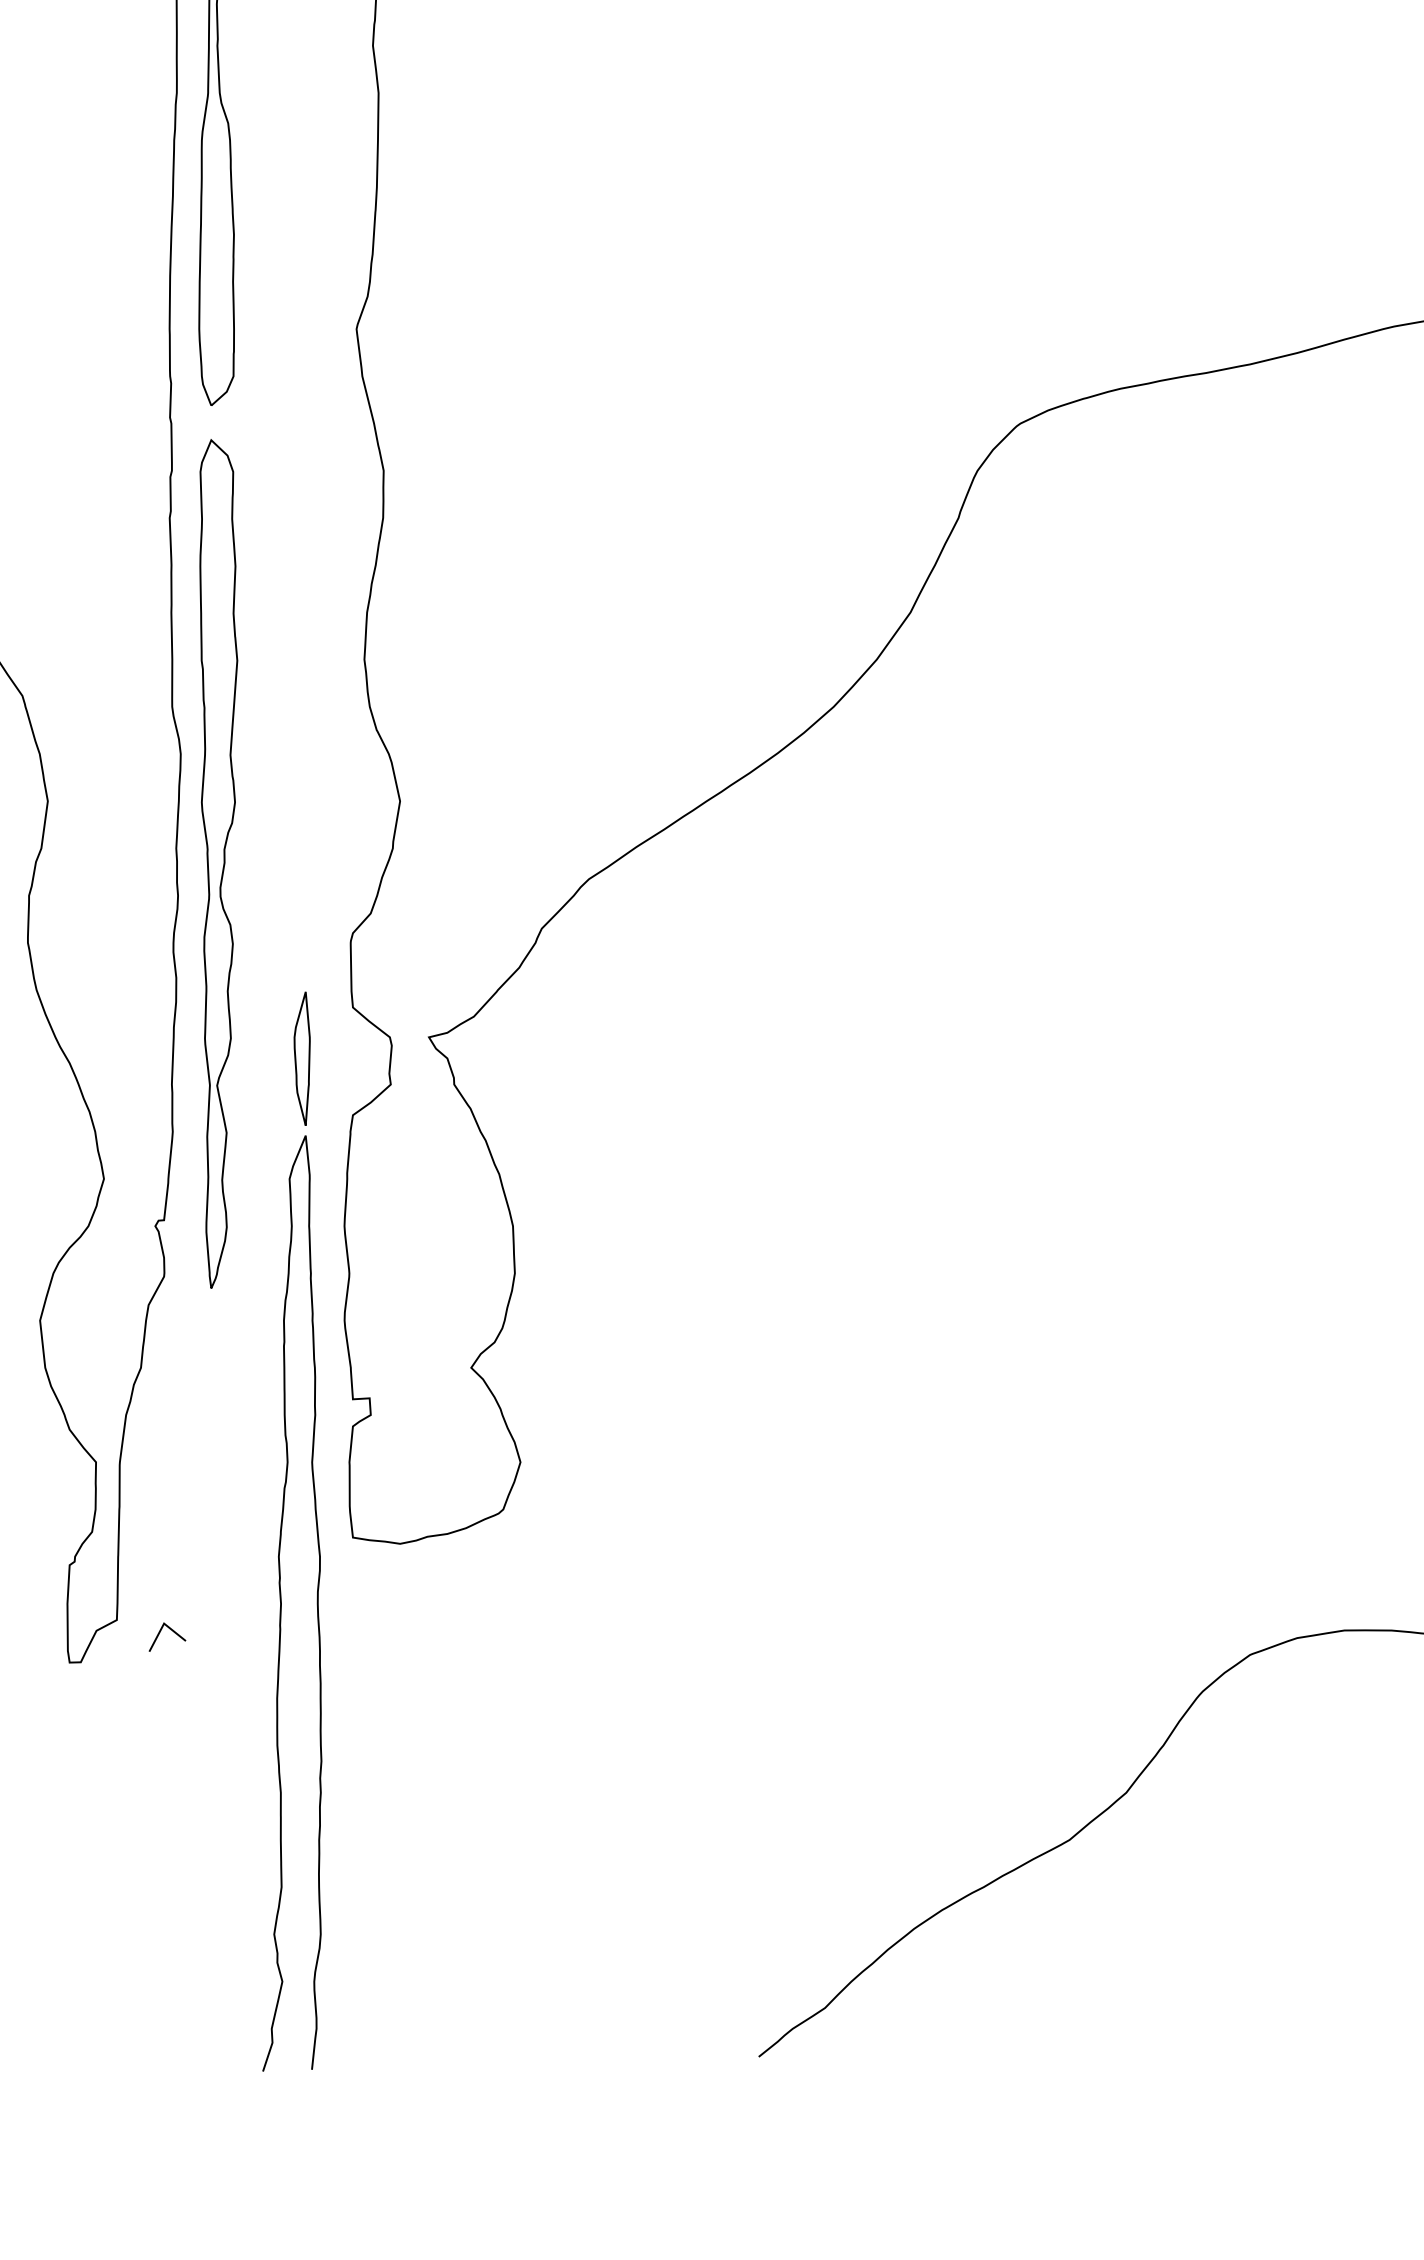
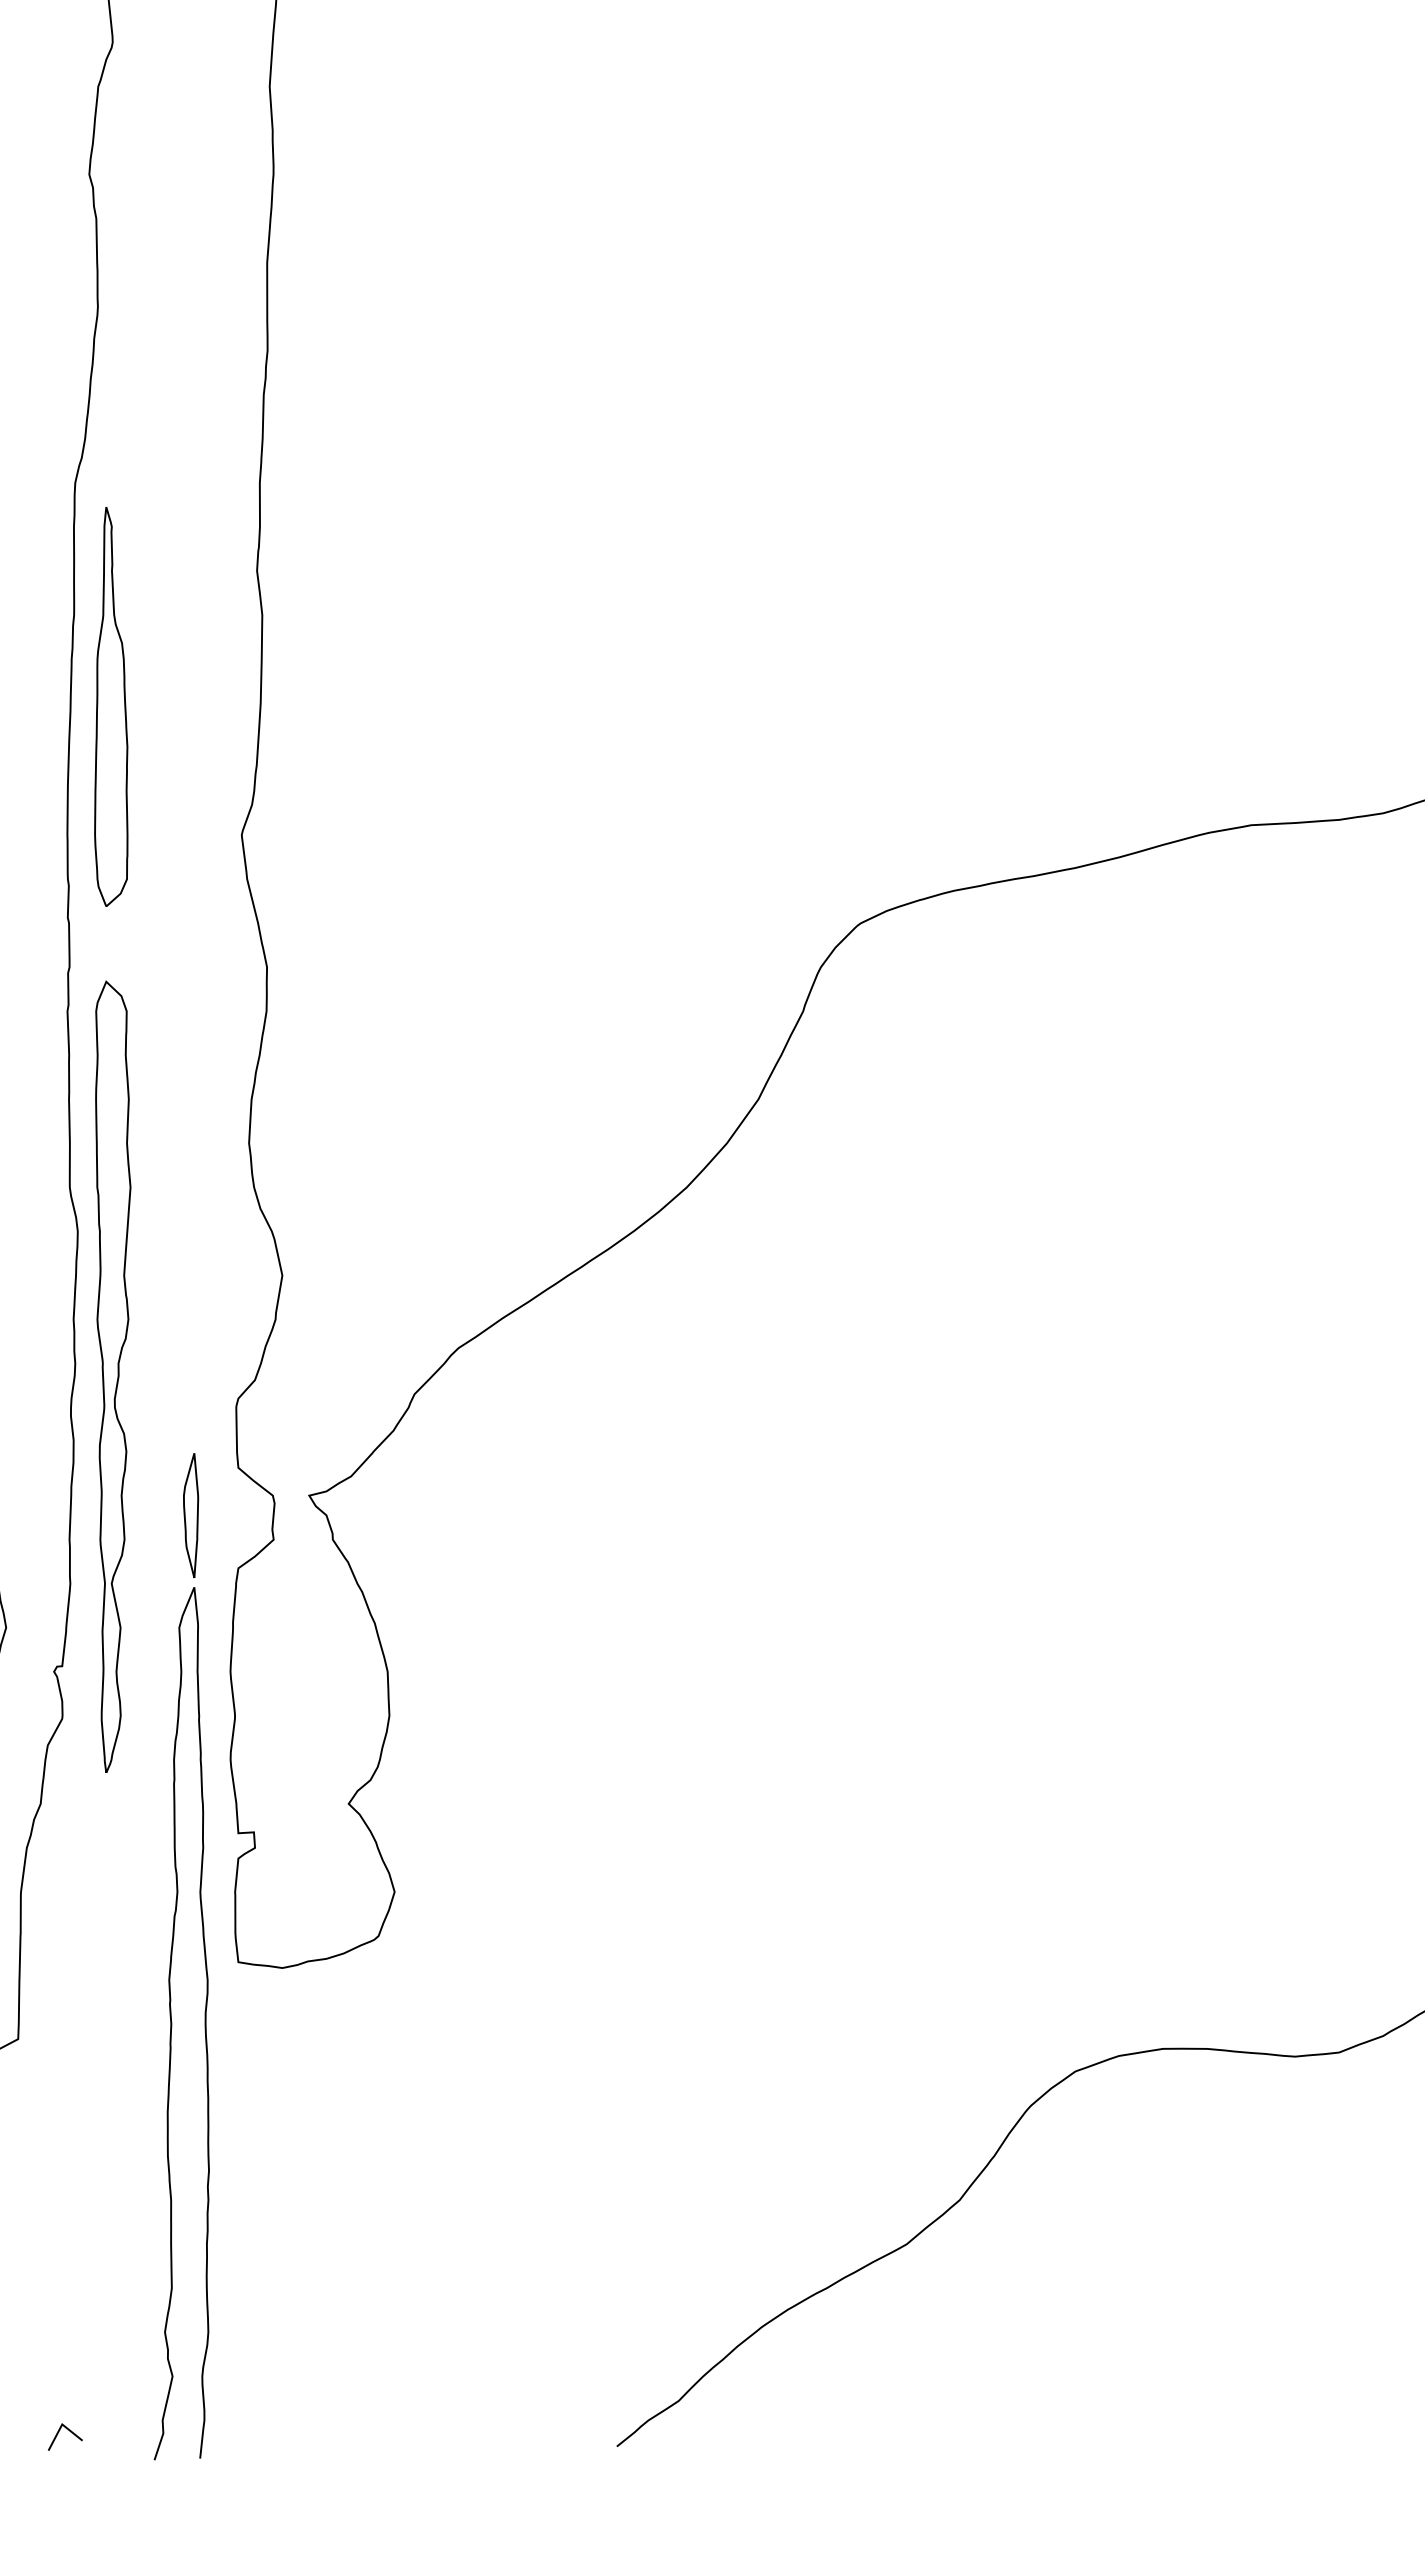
part: (219, 863) -> (113, 1376), moved
line: (171, 1631) -> (69, 2431), moved

